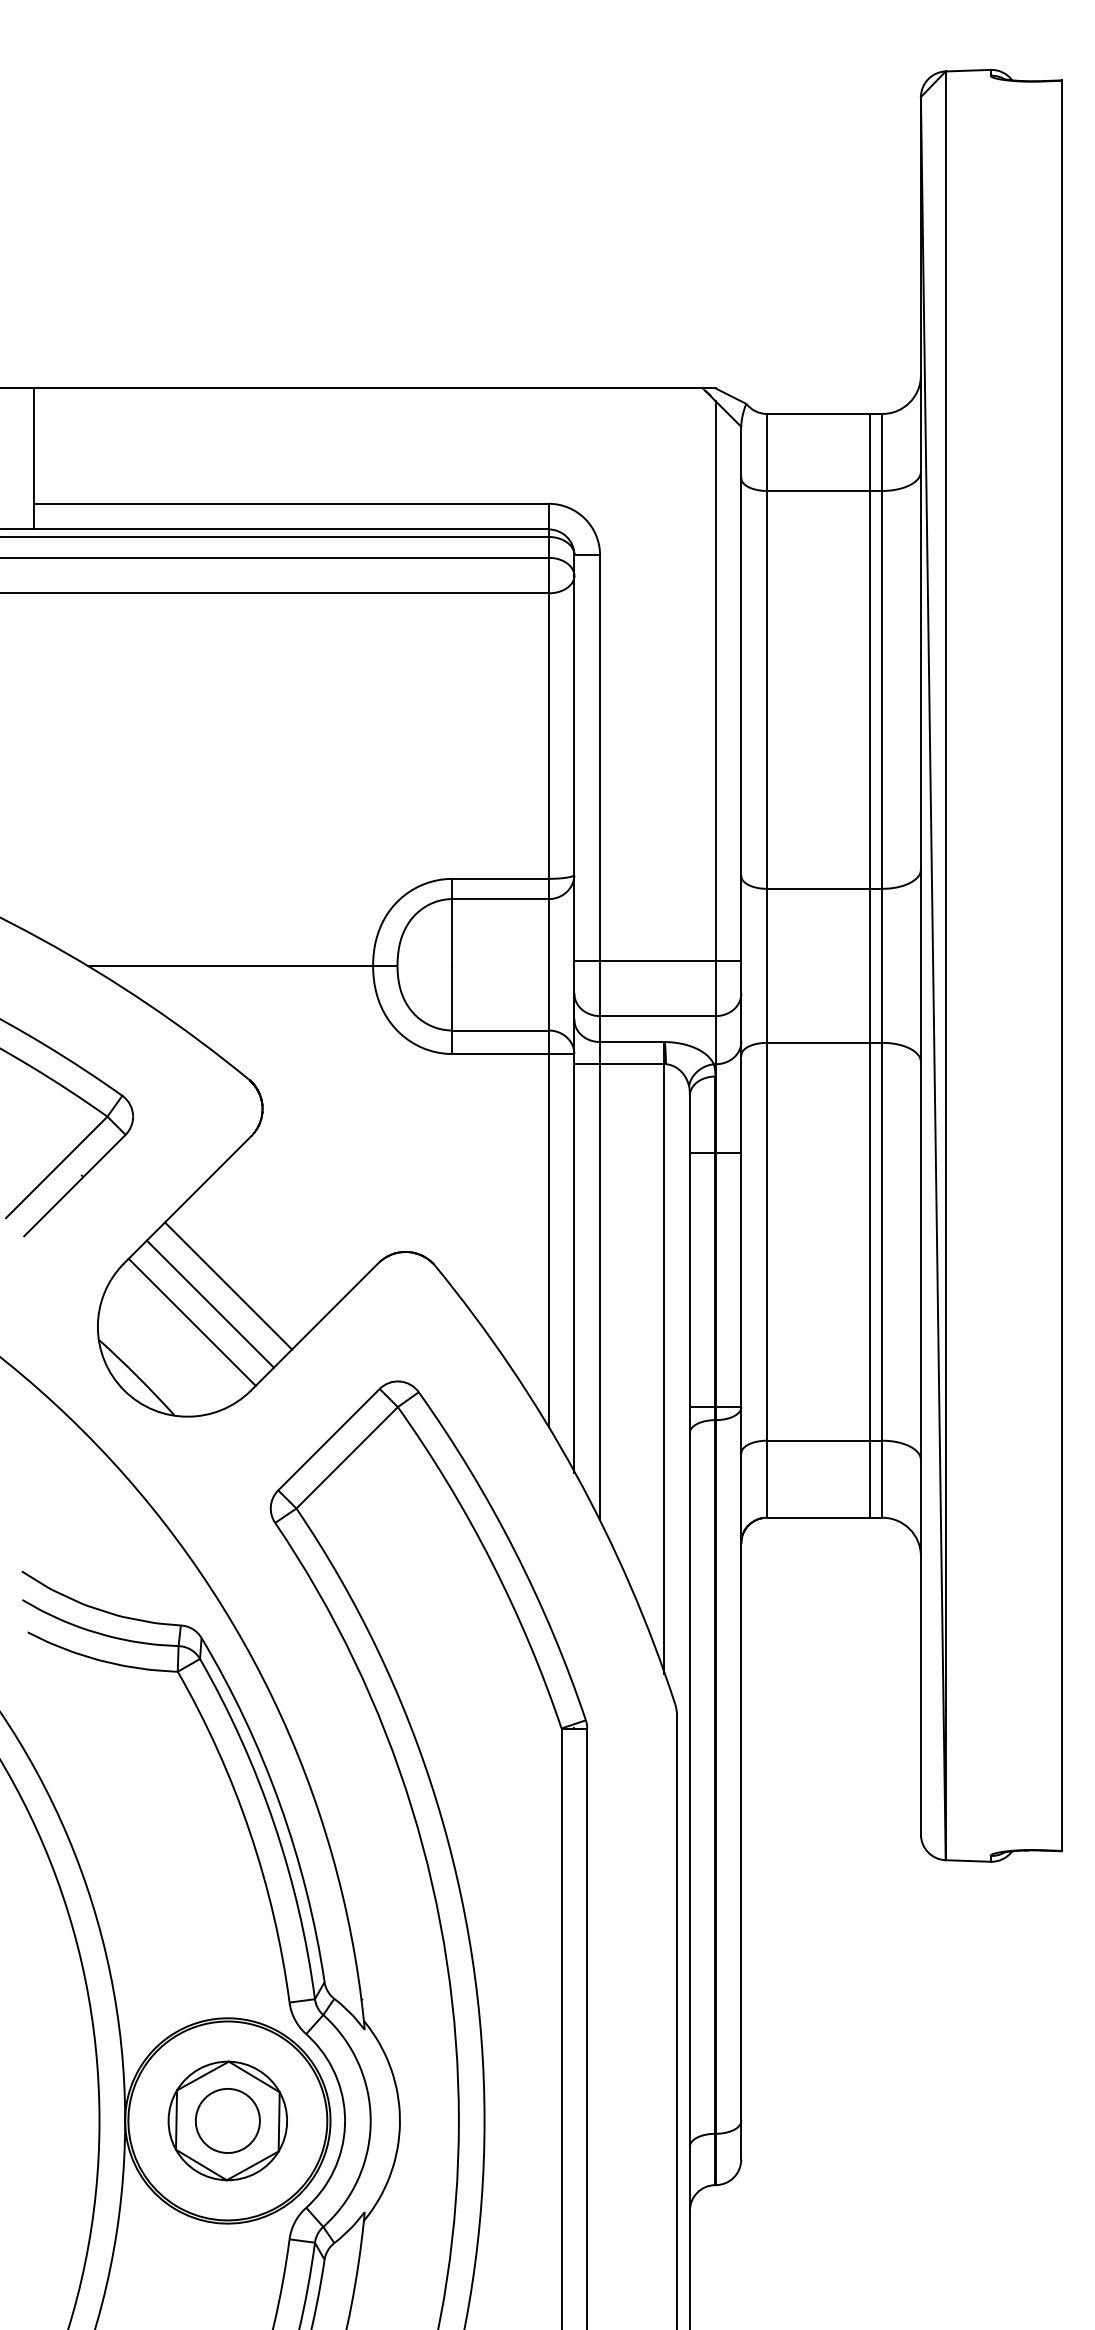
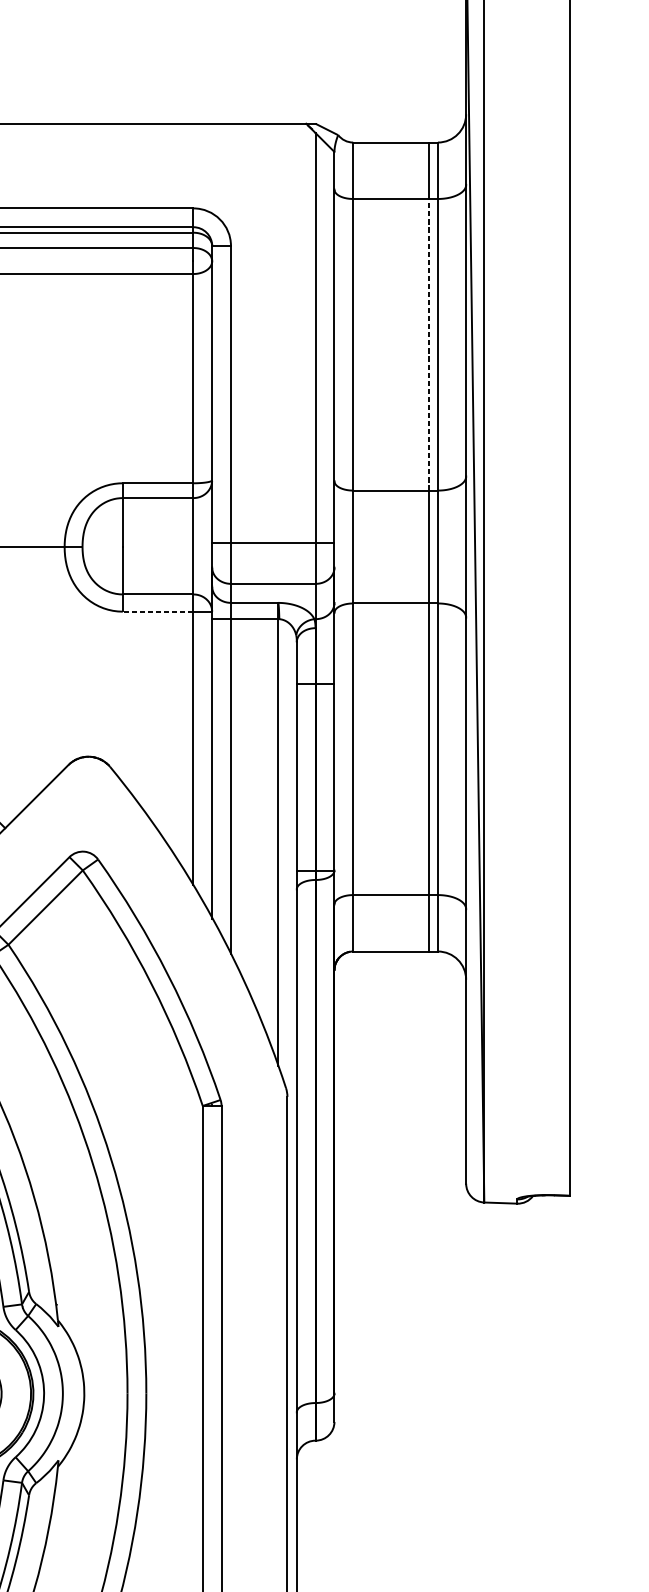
line: (869, 689) -> (428, 344), solid -> dashed
line: (500, 1054) -> (158, 612), solid -> dashed

